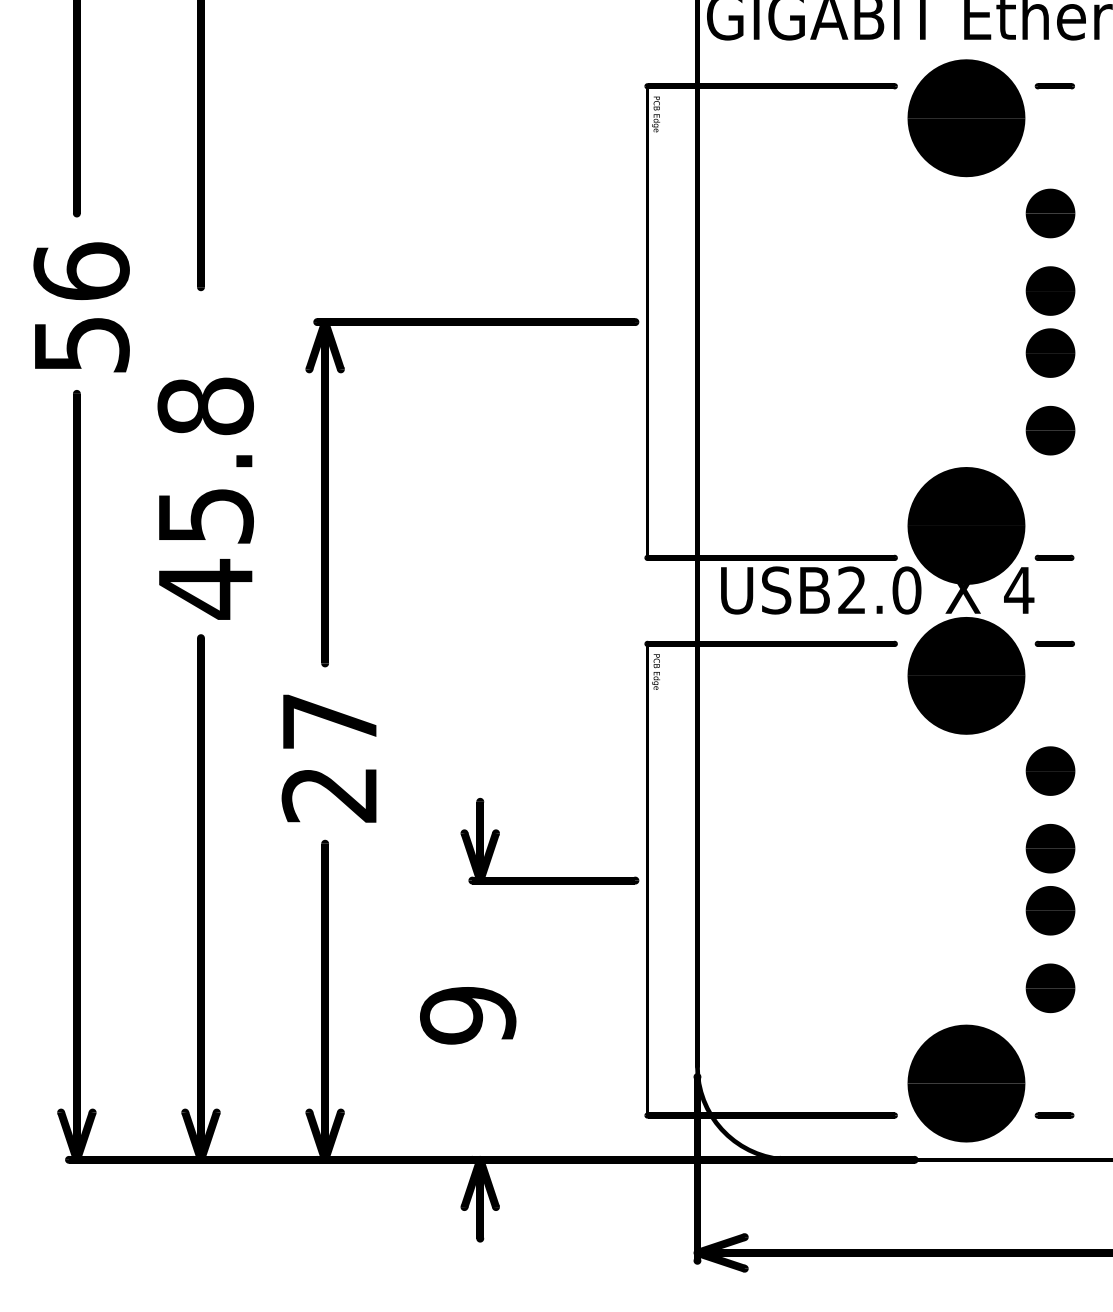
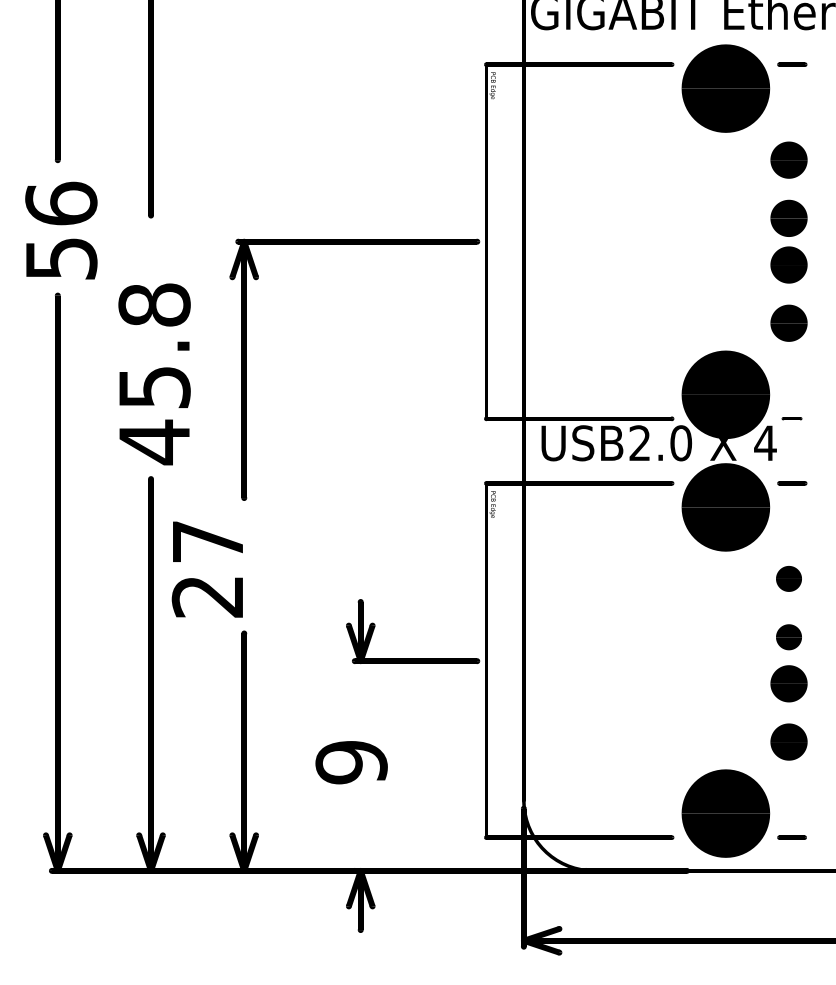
part: (1054, 557) -> (791, 418), size x0.7
text: (328, 758) -> (206, 569), moved
part: (1050, 770) -> (788, 578), size x0.7
part: (1050, 848) -> (788, 637), size x0.7

